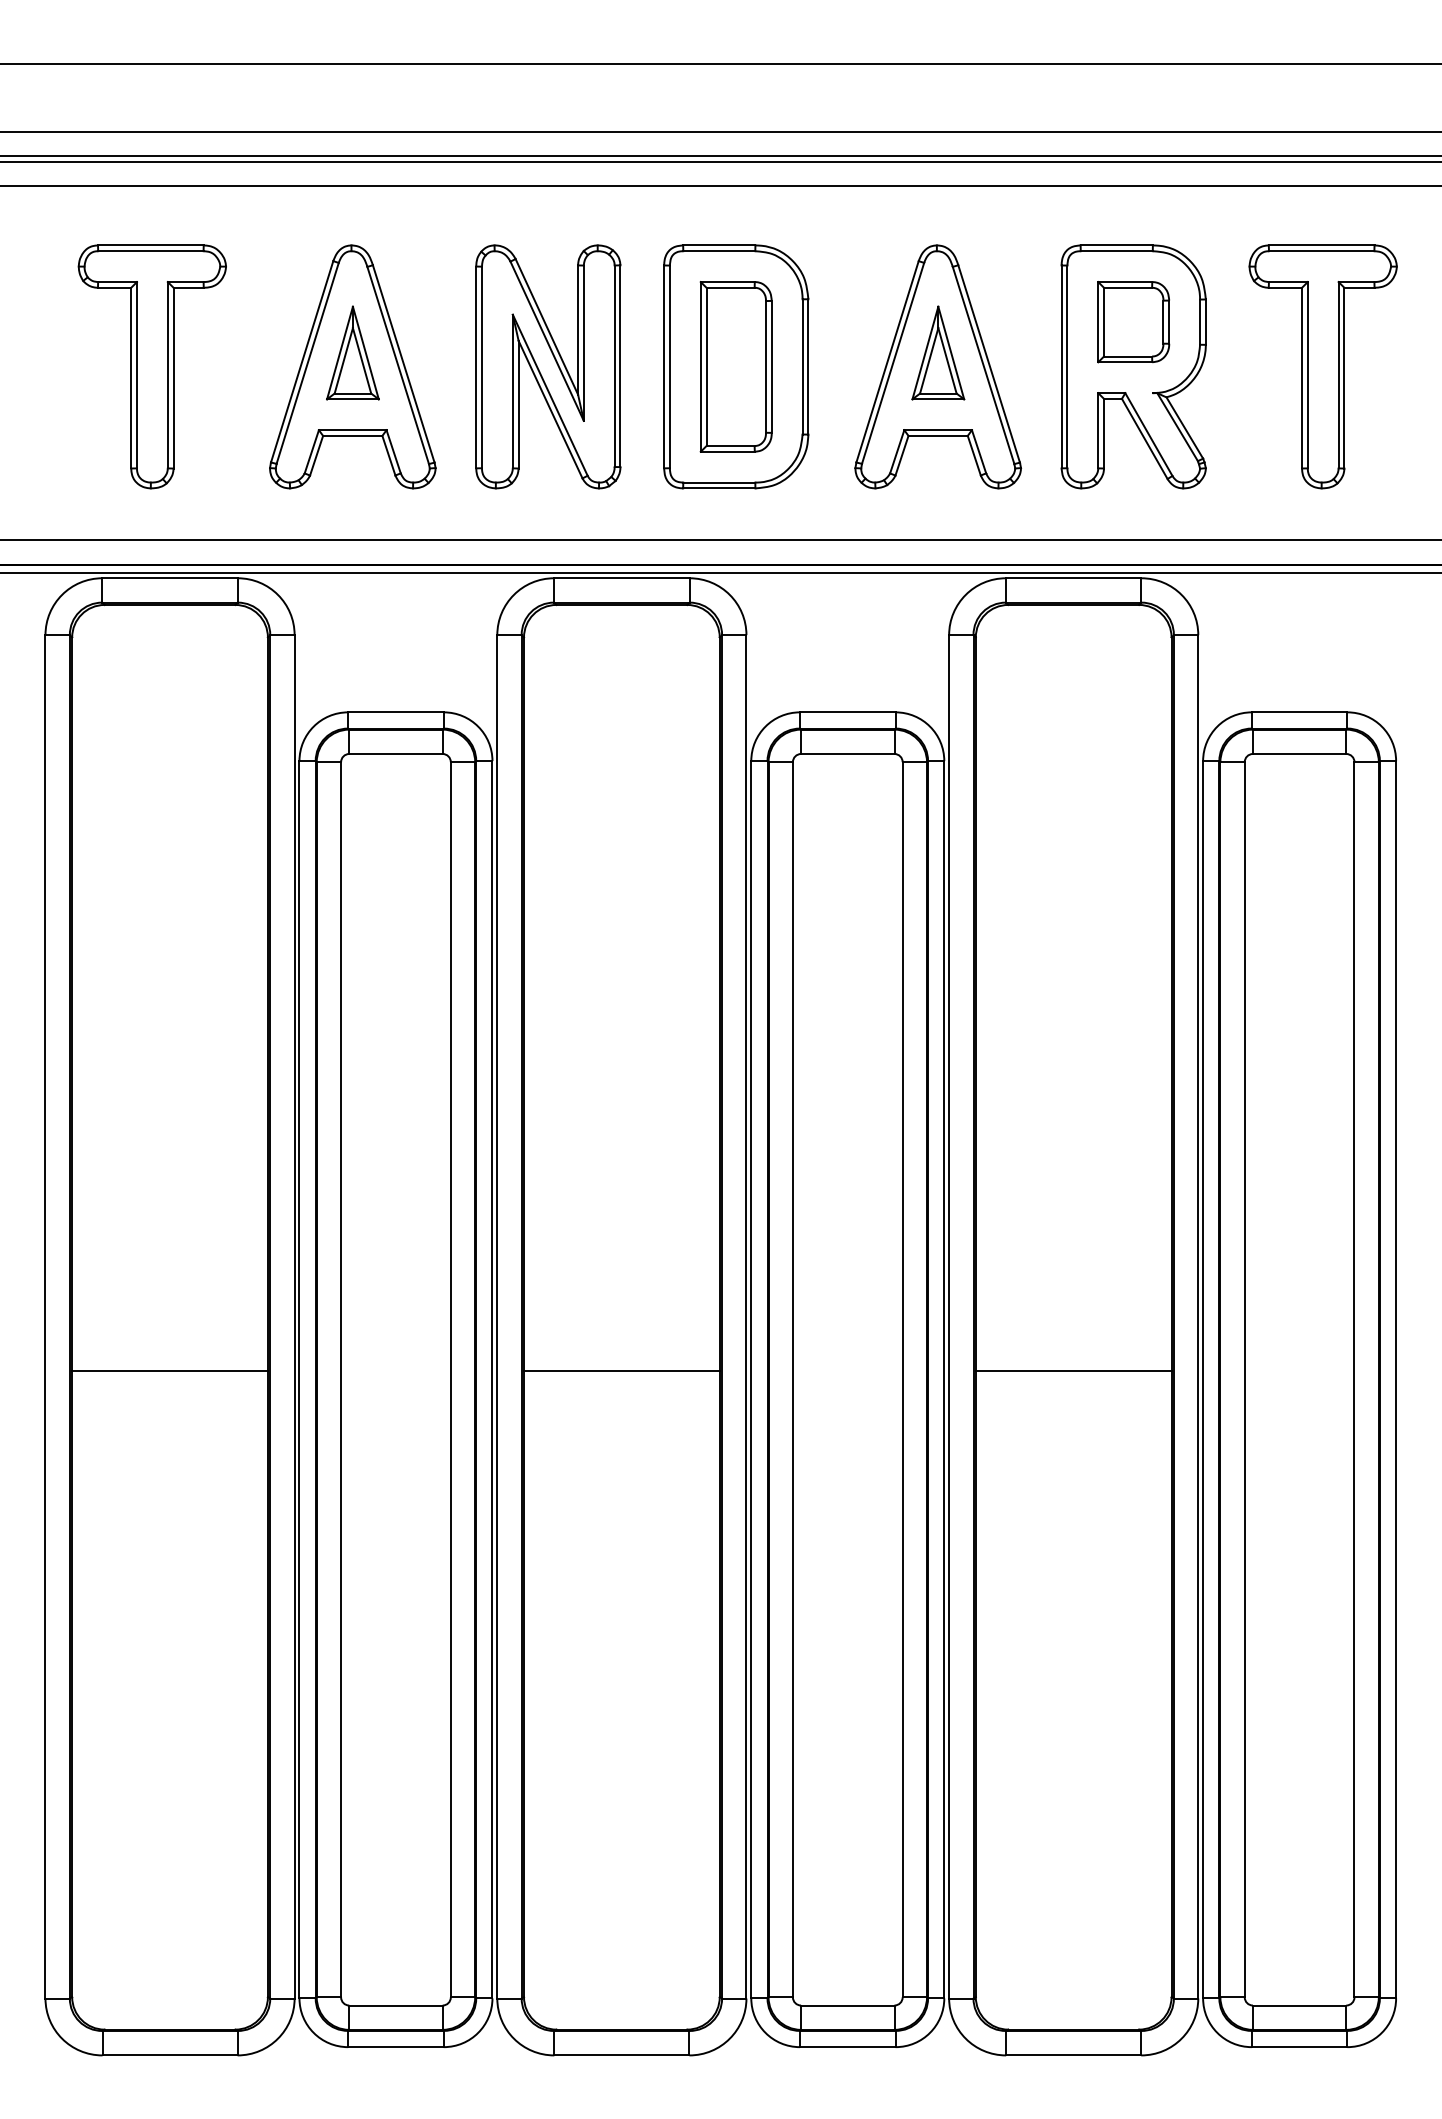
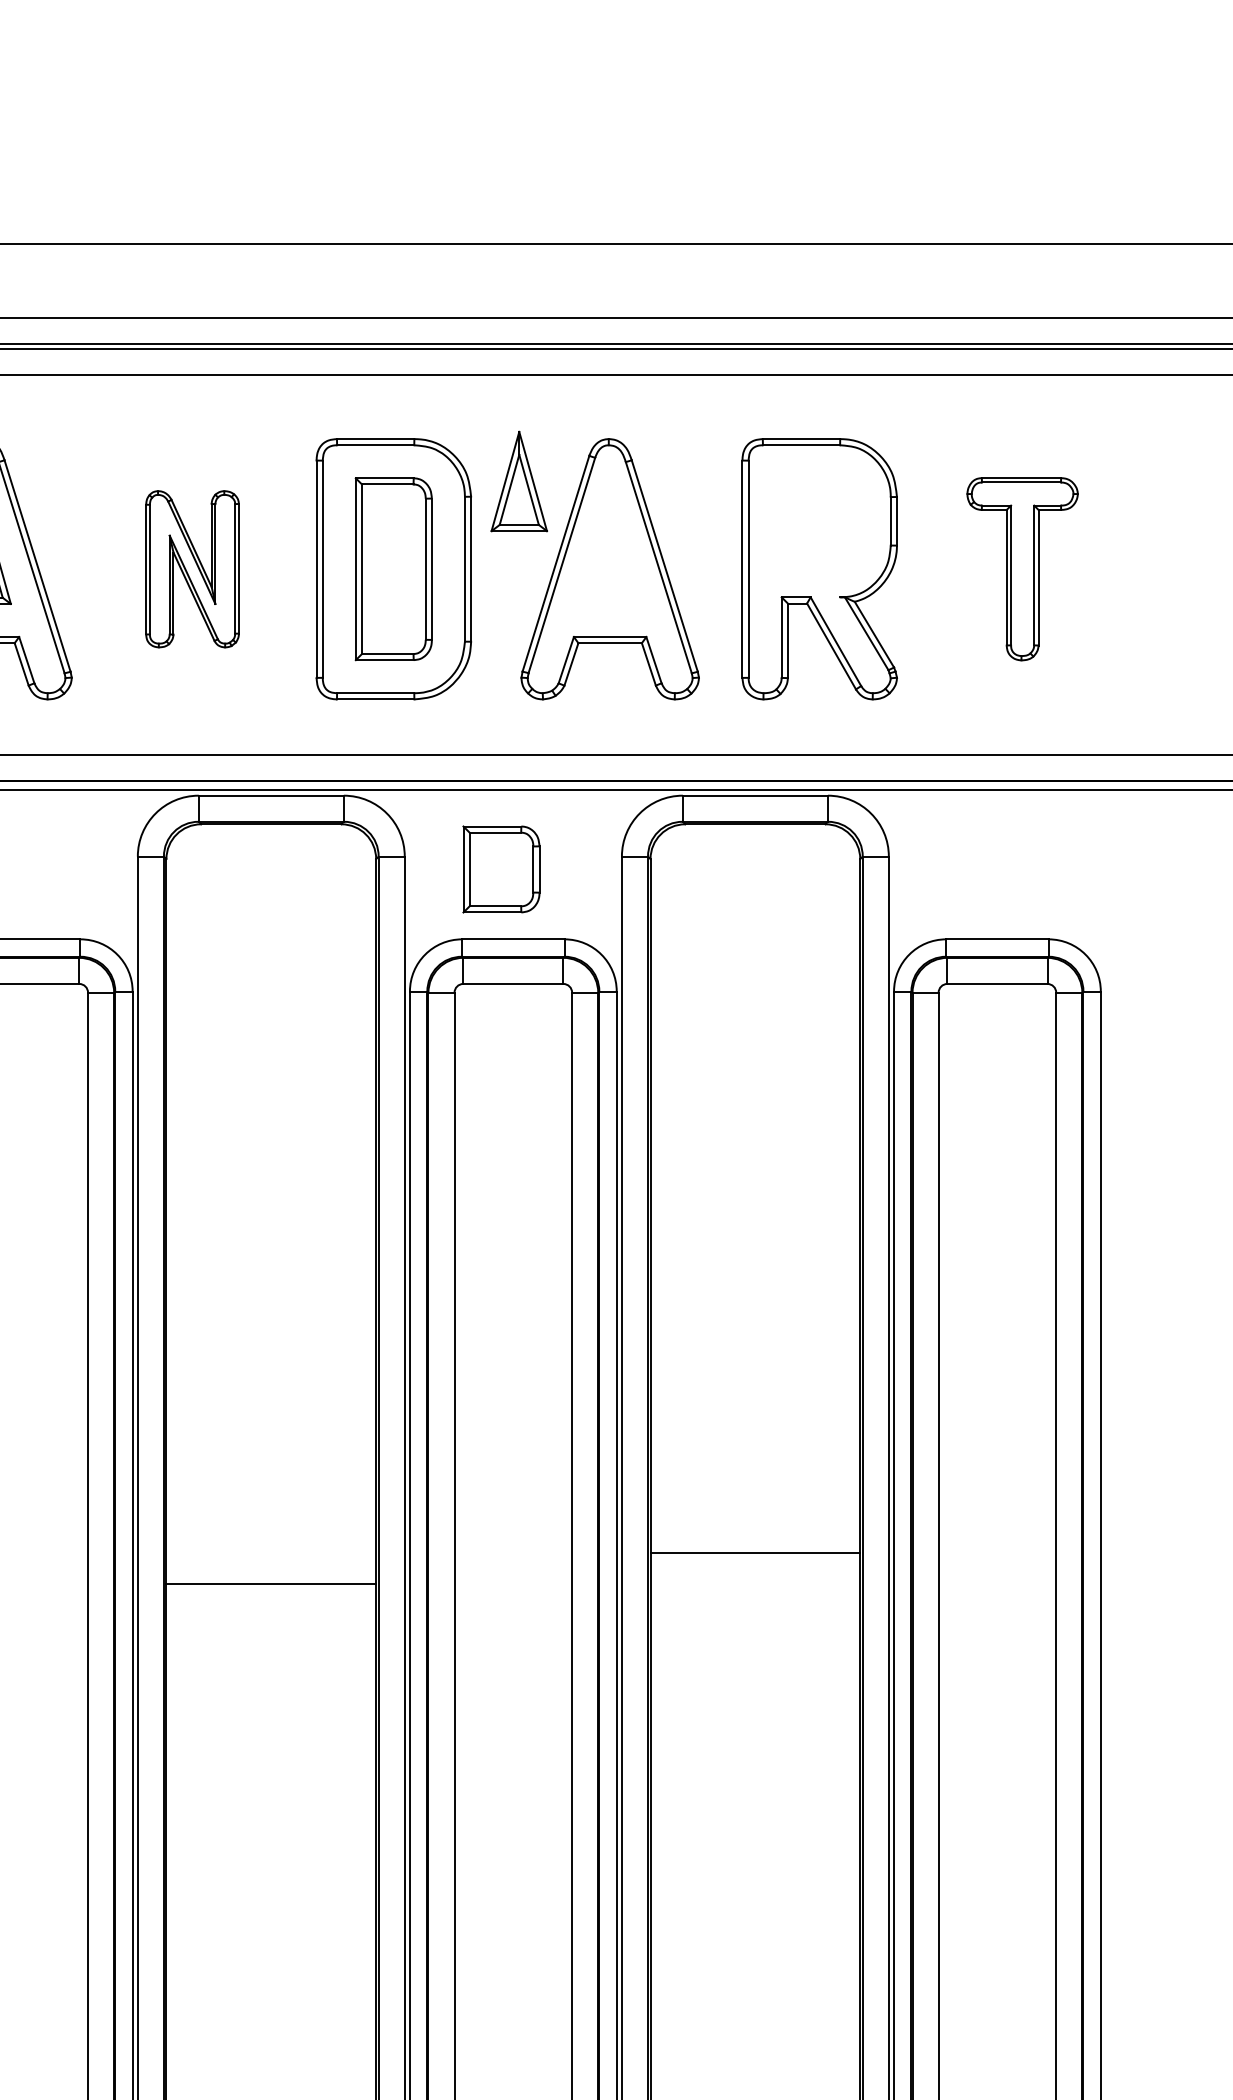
part: (1133, 322) -> (501, 869), moved
part: (938, 352) -> (519, 480), moved
part: (548, 366) -> (192, 568), size x0.6
part: (1322, 366) -> (1021, 568), size x0.7
line: (621, 1371) -> (270, 1584), moved
line: (1073, 1371) -> (755, 1553), moved

